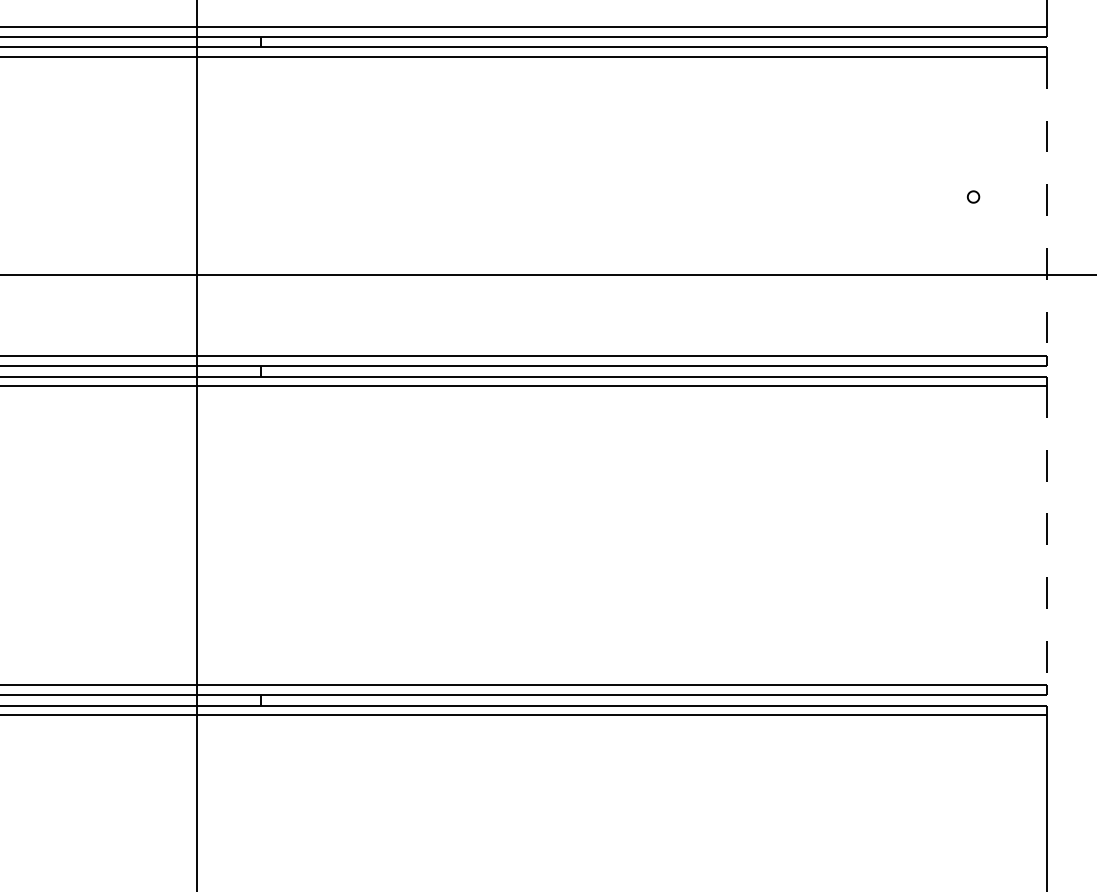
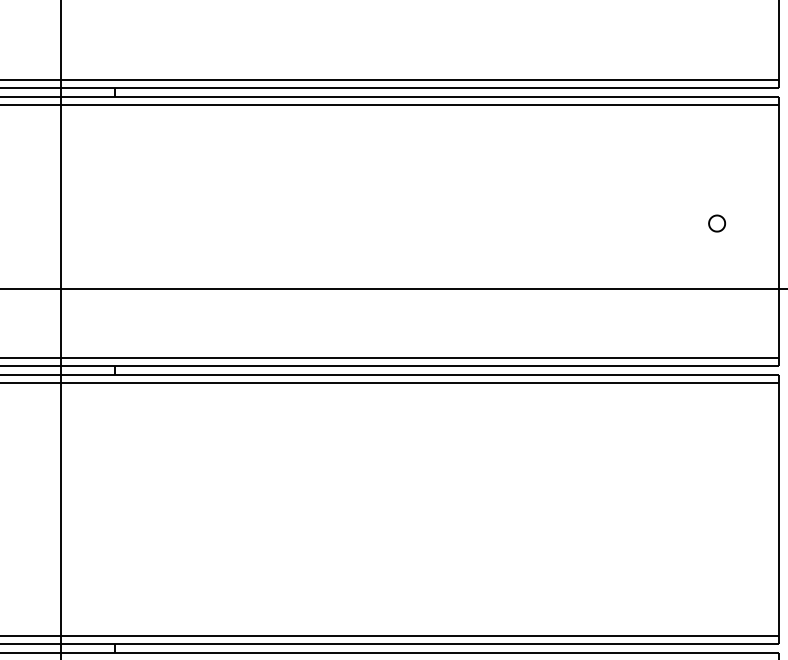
part: (973, 196) -> (717, 223), size x1.67
line: (1046, 206) -> (778, 231), dashed -> solid
line: (1046, 535) -> (778, 509), dashed -> solid

